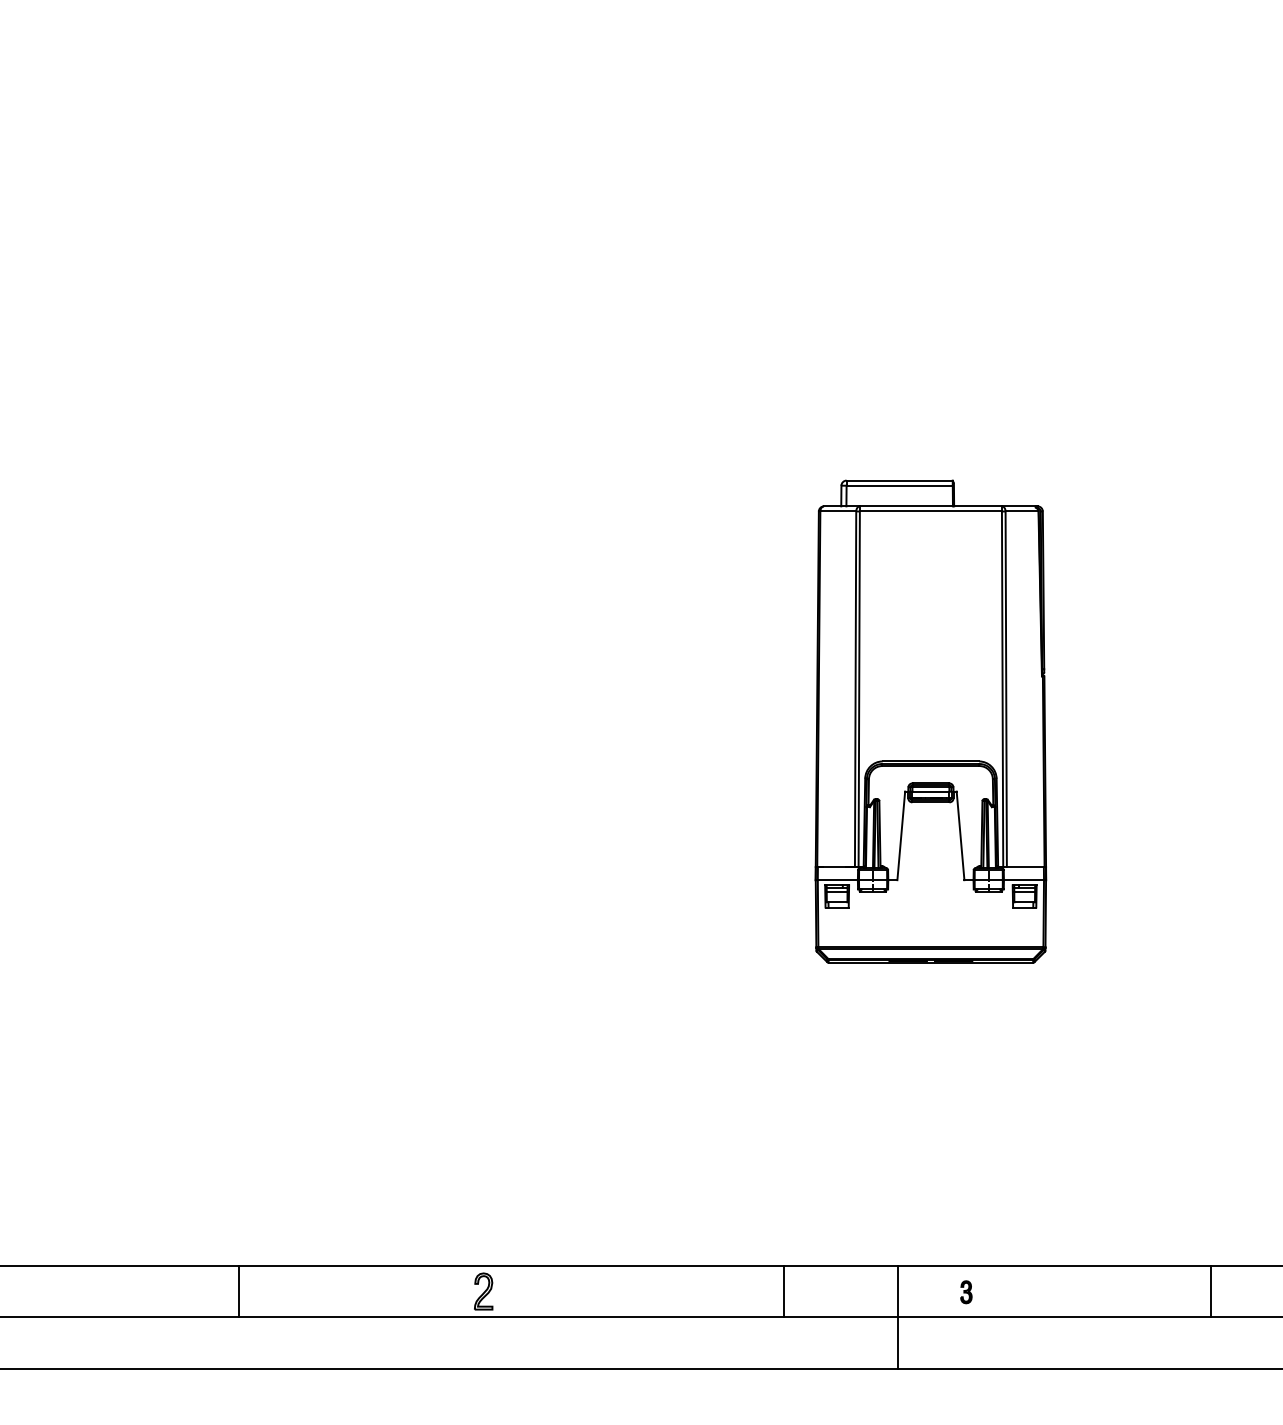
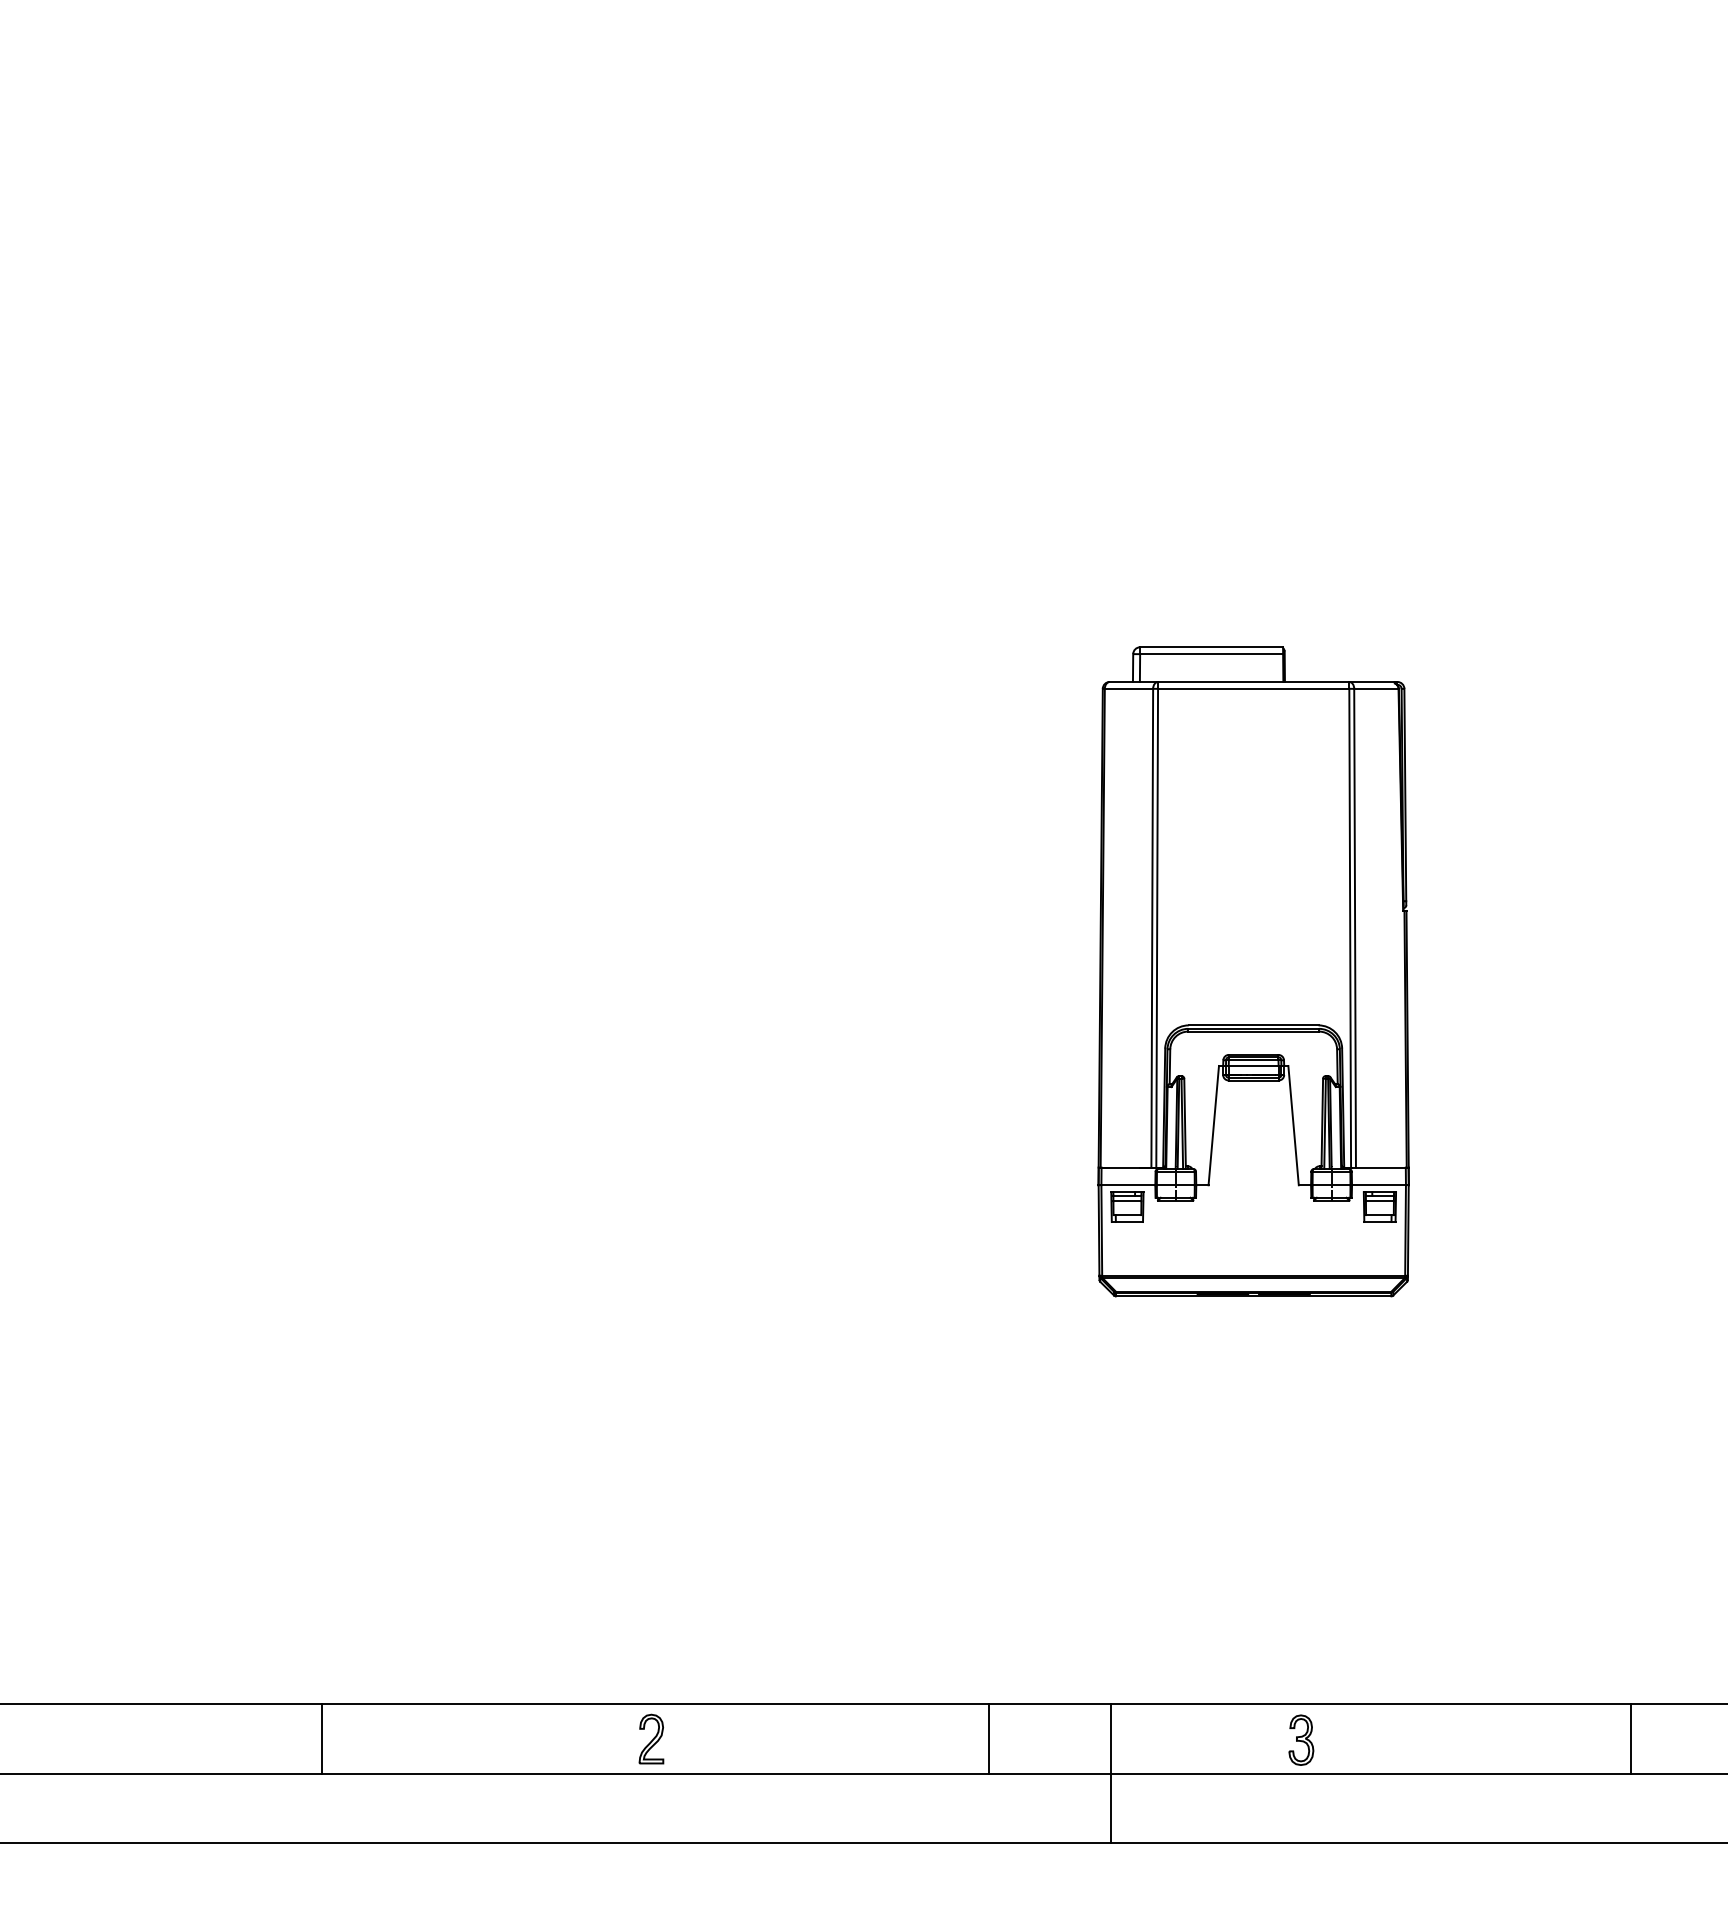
line: (784, 1291) -> (989, 1738), moved
part: (966, 1291) -> (1301, 1739), size x1.67
line: (897, 1317) -> (1110, 1773), moved

